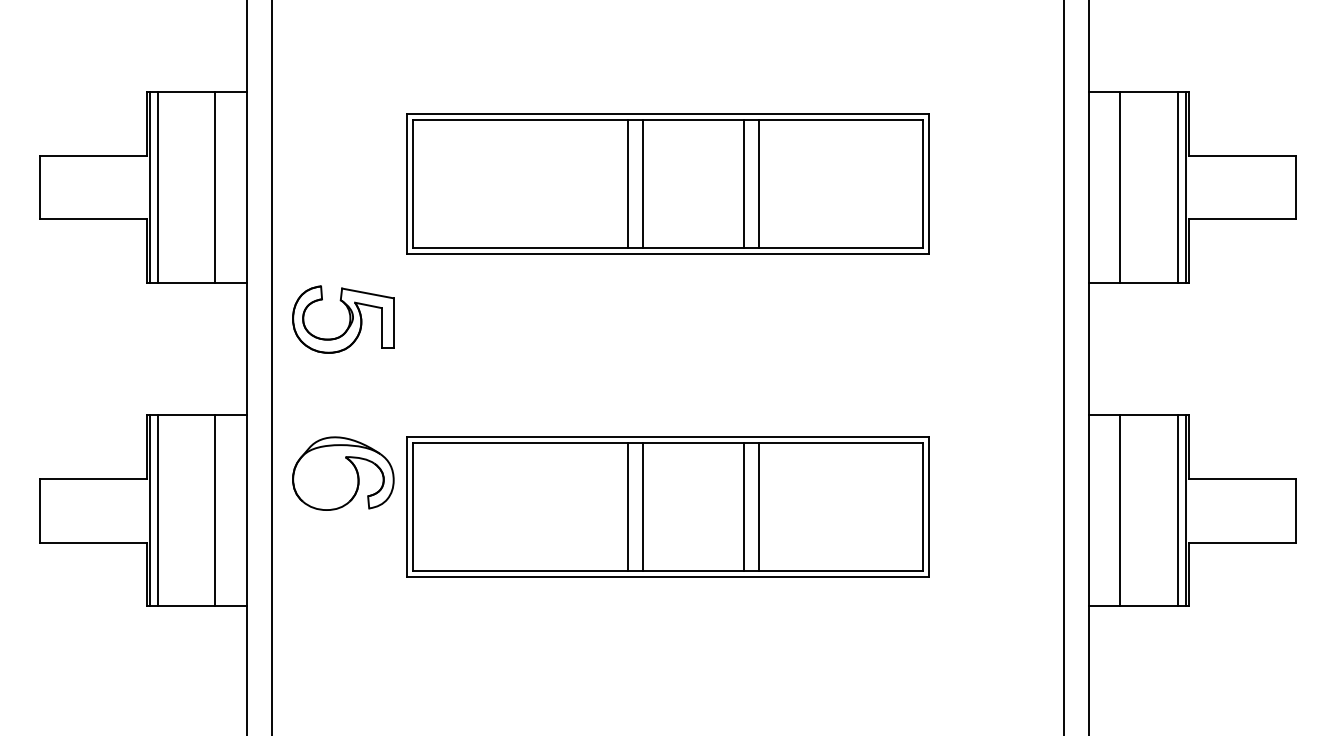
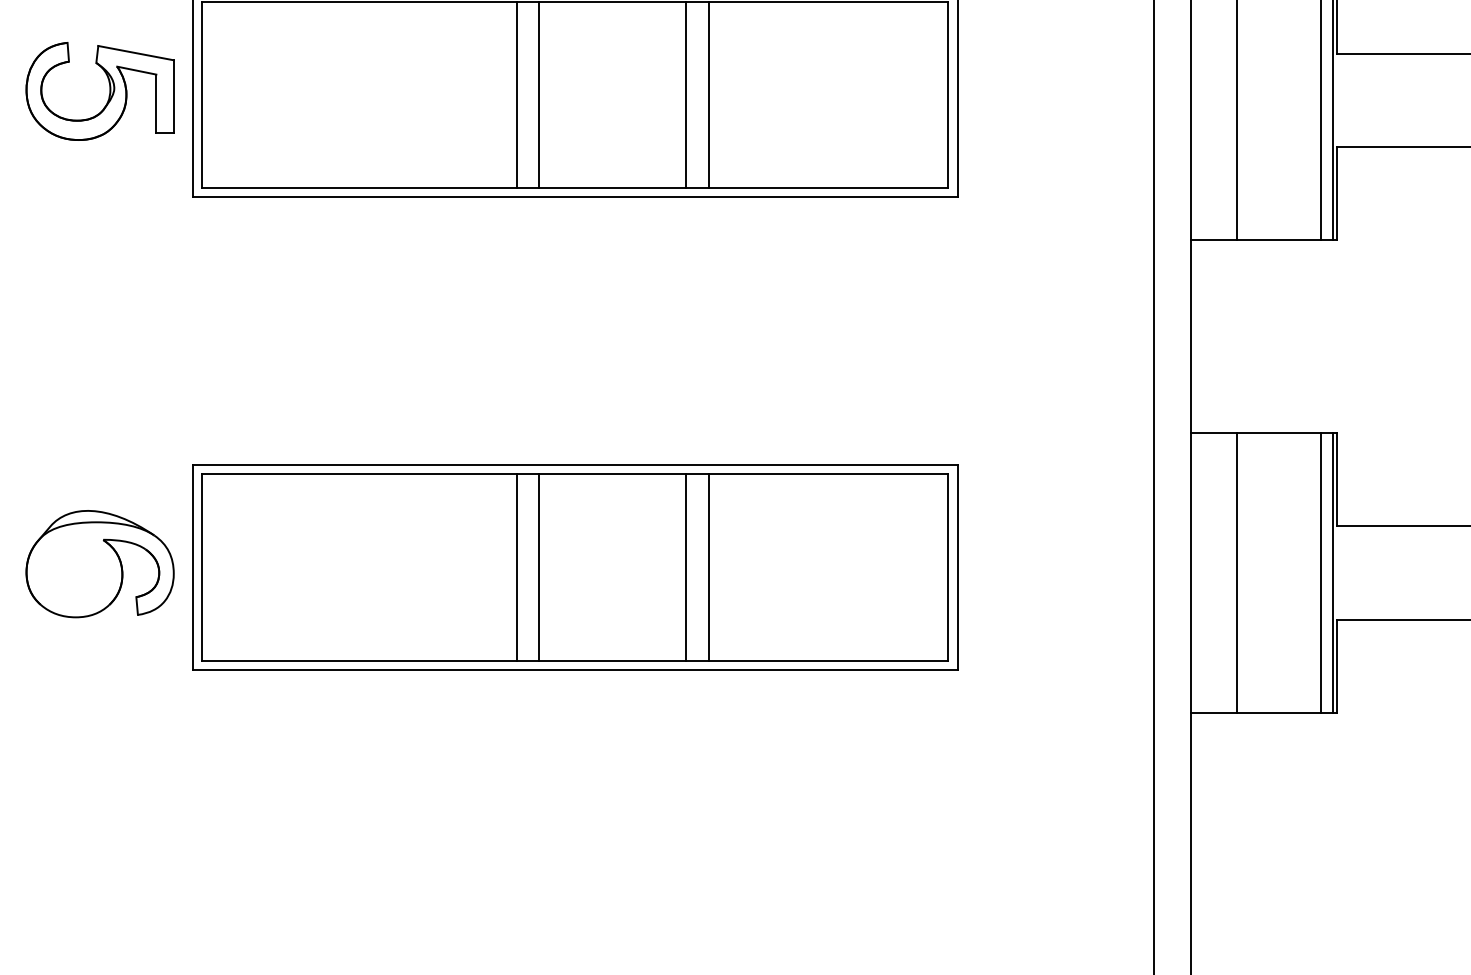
part: (343, 319) -> (100, 91), moved
part: (343, 473) -> (100, 563), moved

